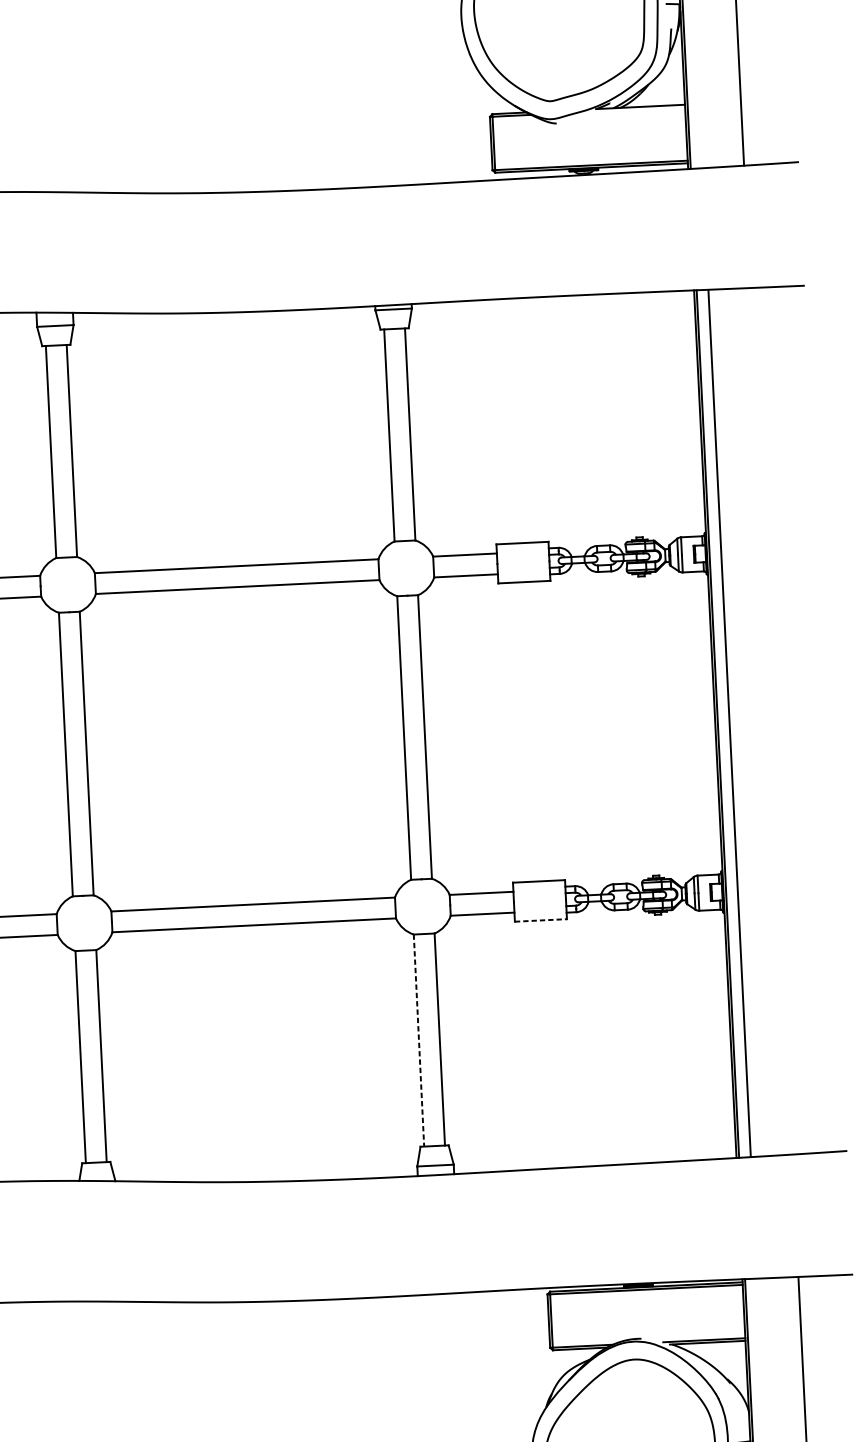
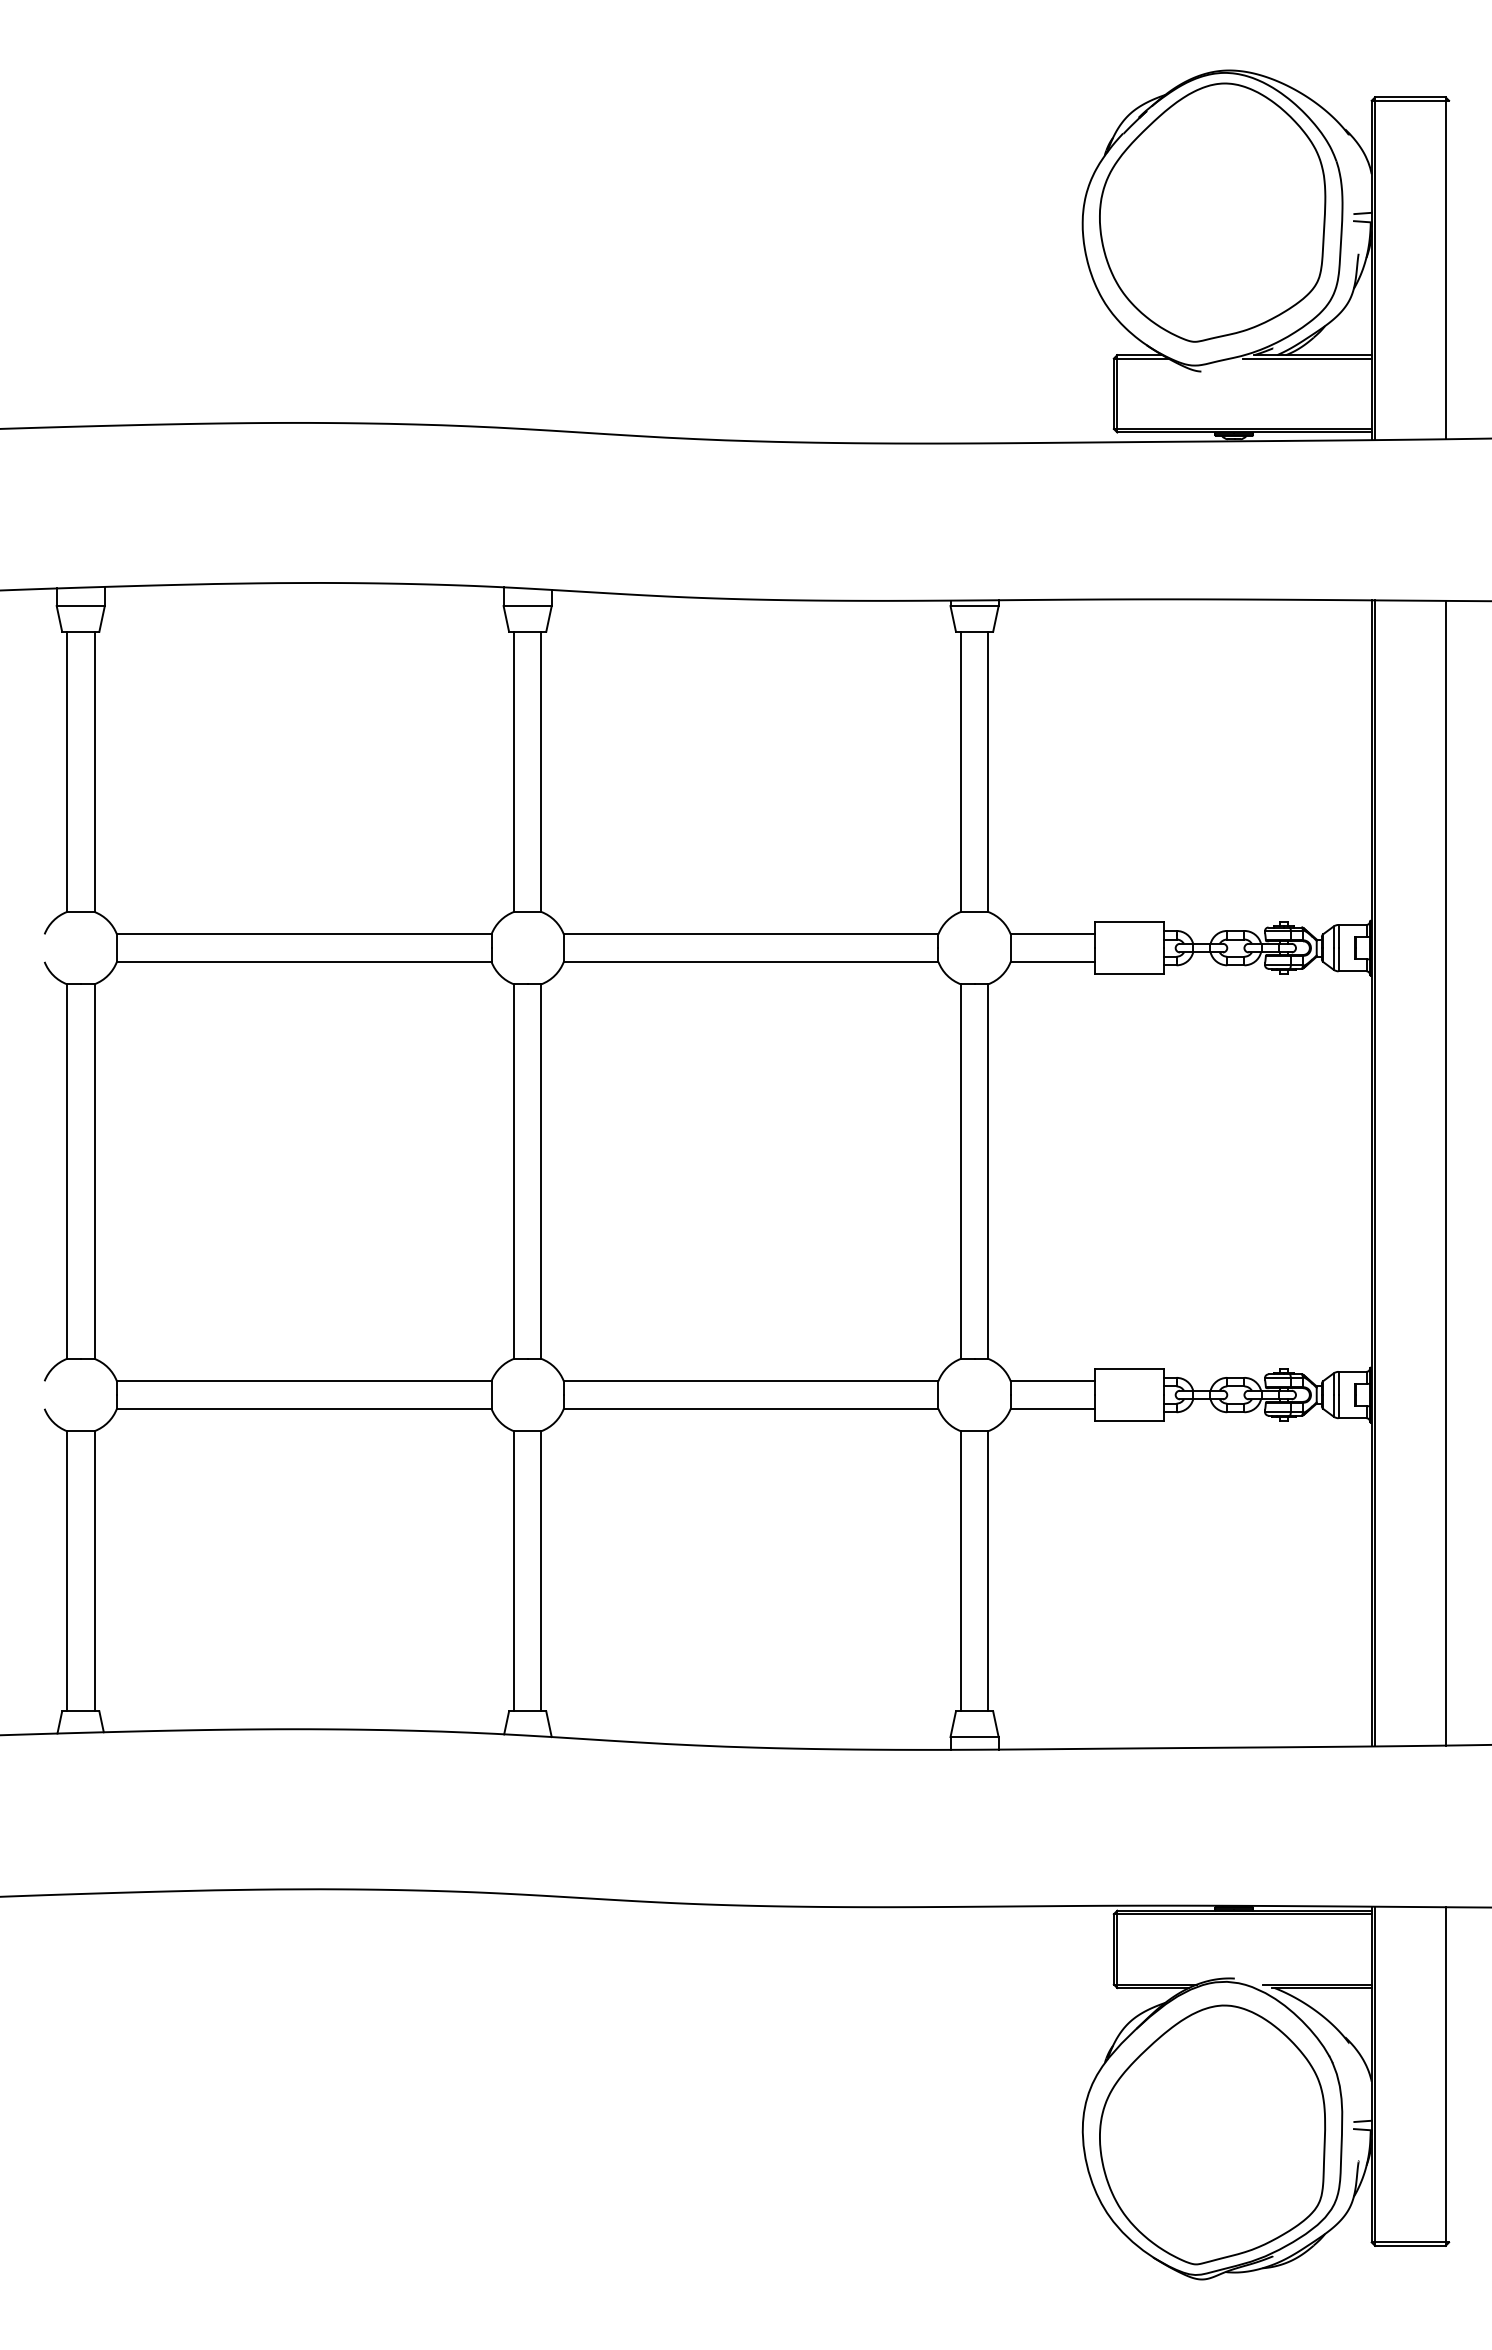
line: (635, 109) -> (1306, 358), added
line: (729, 722) -> (1445, 1172), moved
line: (541, 920) -> (1129, 1420), dashed -> solid
line: (418, 1040) -> (960, 1571), dashed -> solid

